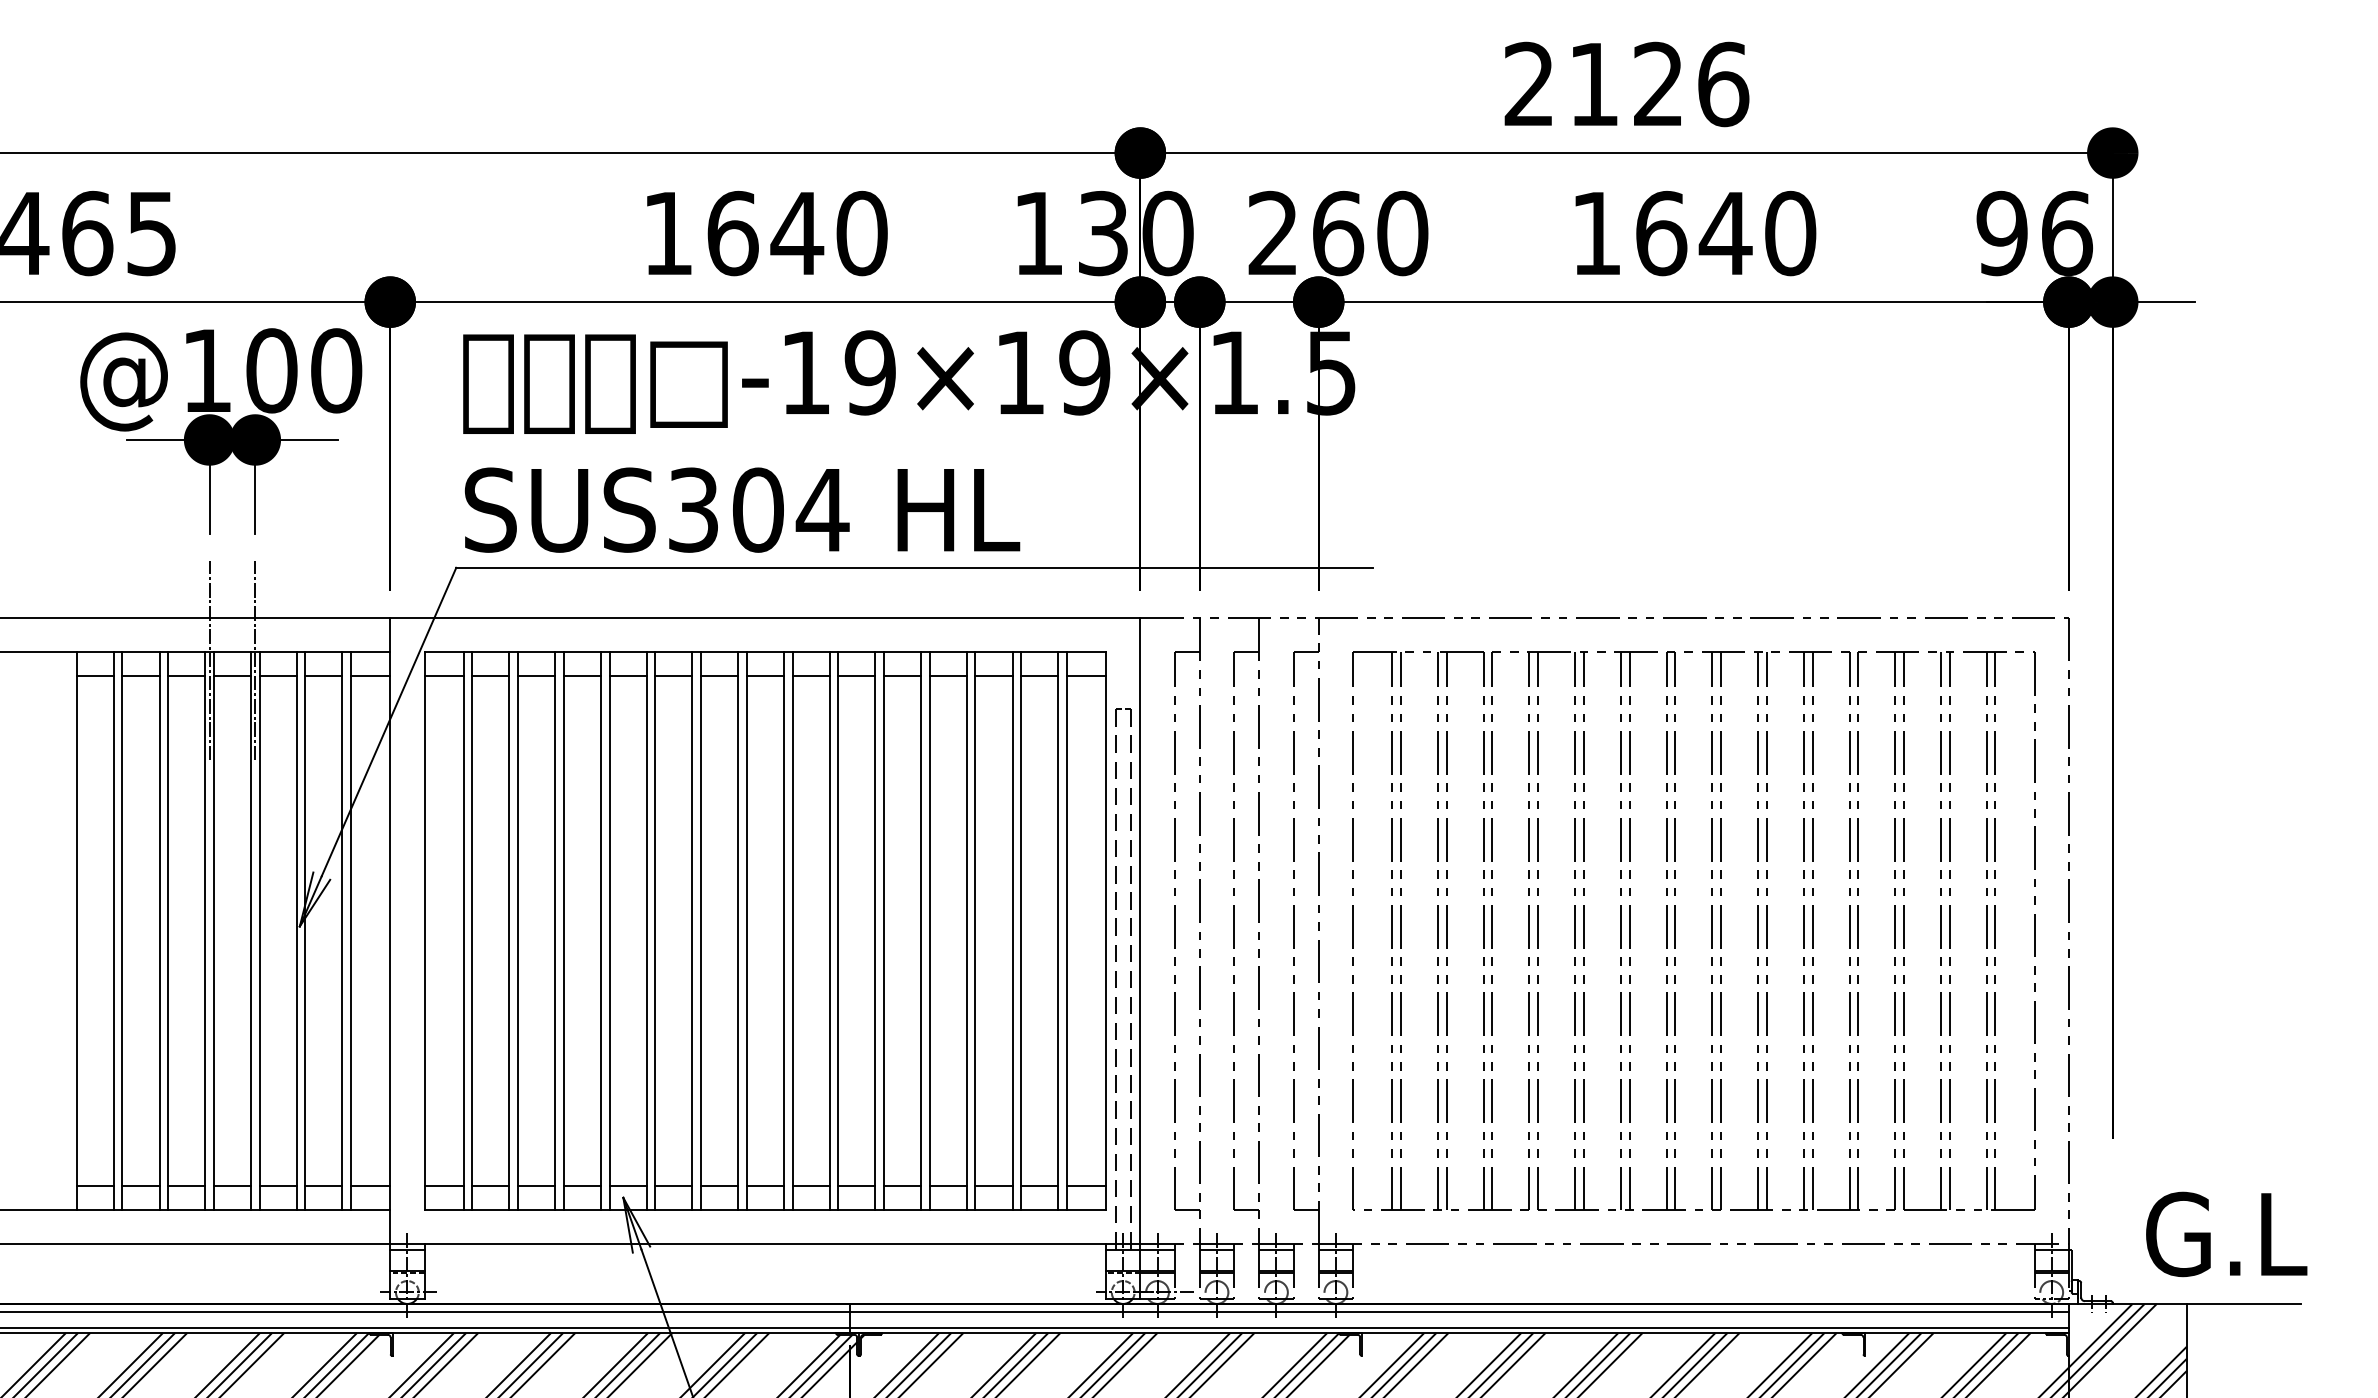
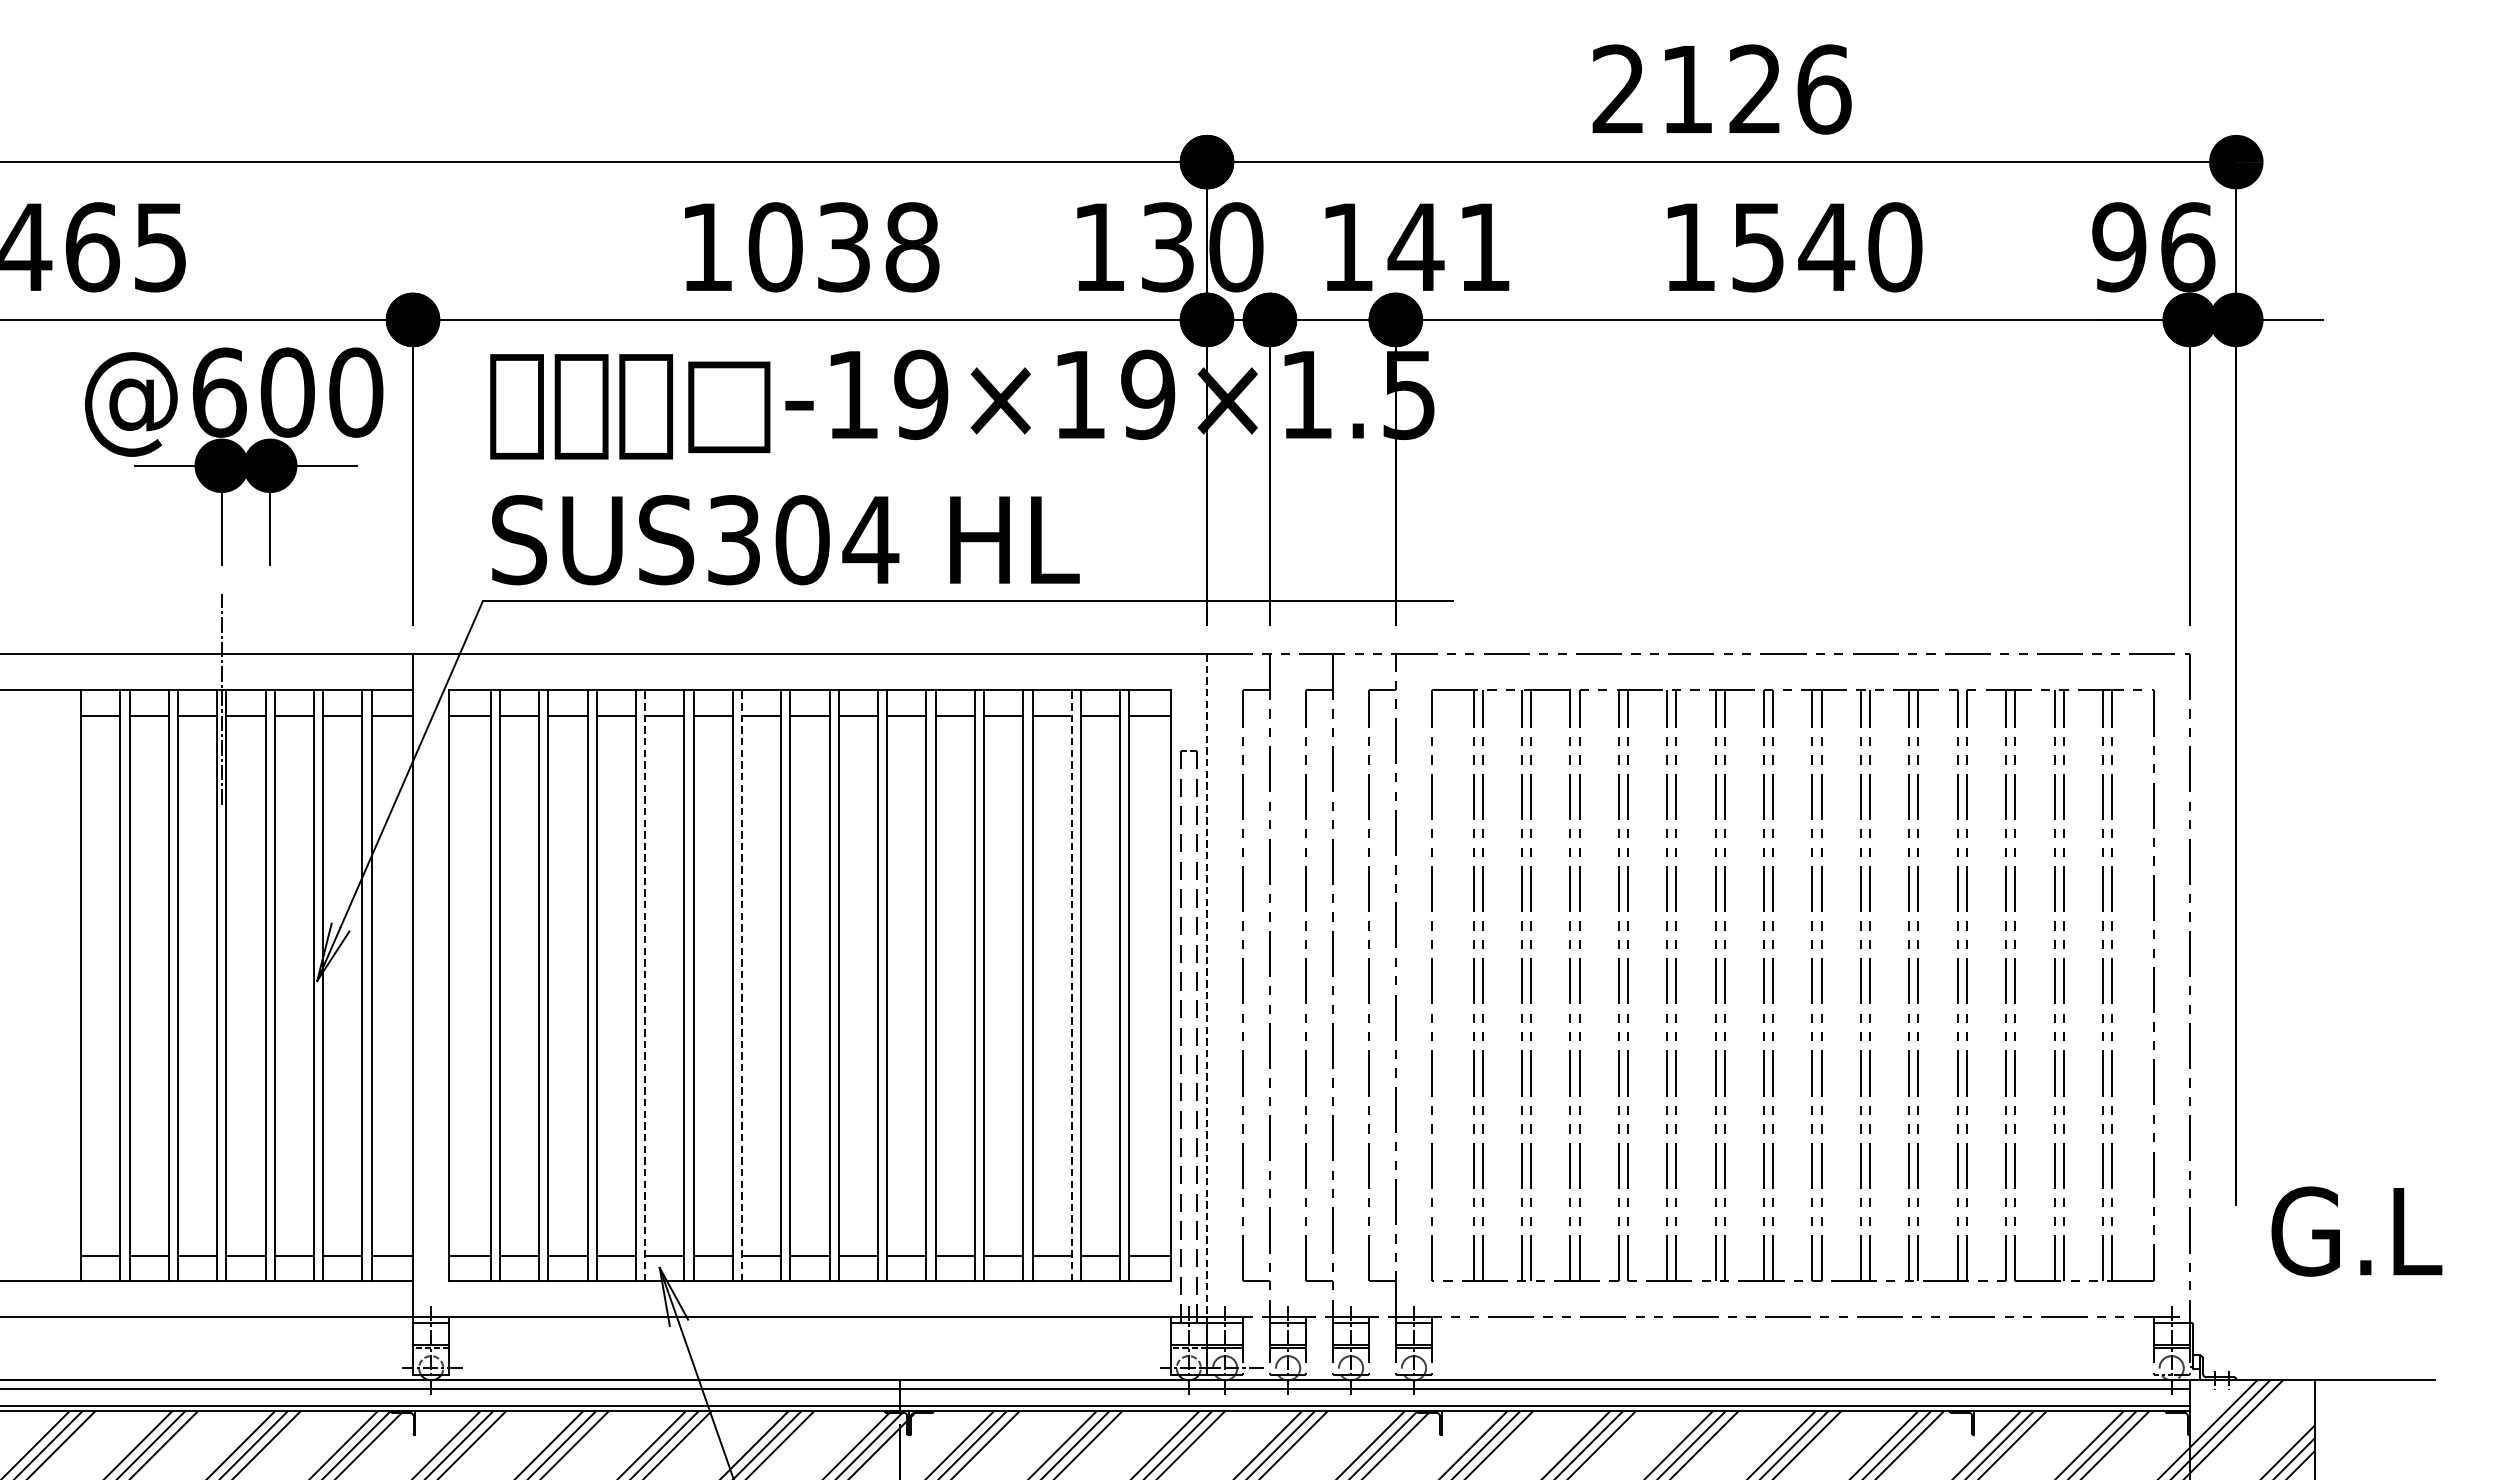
text: (797, 233) -> (844, 247), 1640 -> 1038
text: (1338, 233) -> (1416, 247), 260 -> 141
text: (1661, 233) -> (1758, 247), 1640 -> 1540
text: (207, 370) -> (219, 392), @100 -> @600
line: (255, 660) -> (270, 699), removed
line: (609, 930) -> (645, 985), solid -> dashed
line: (701, 930) -> (742, 985), solid -> dashed
line: (1012, 930) -> (1071, 985), solid -> dashed
line: (1140, 931) -> (1207, 986), solid -> dashed
text: (2226, 1234) -> (2356, 1231), moved

